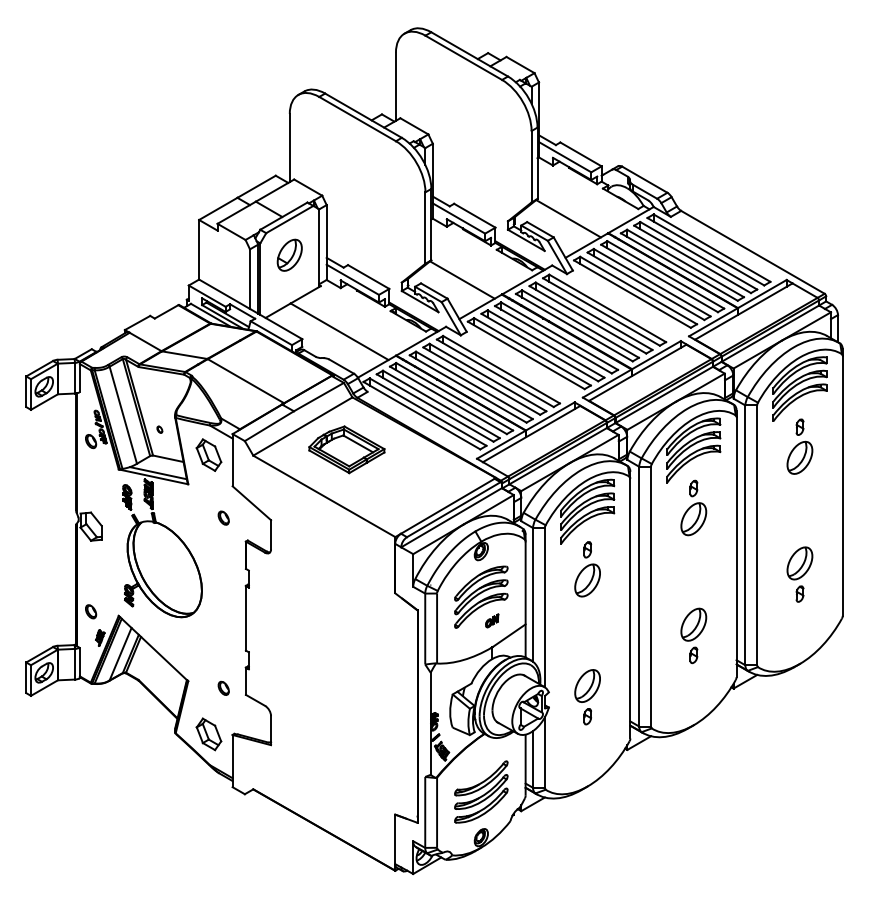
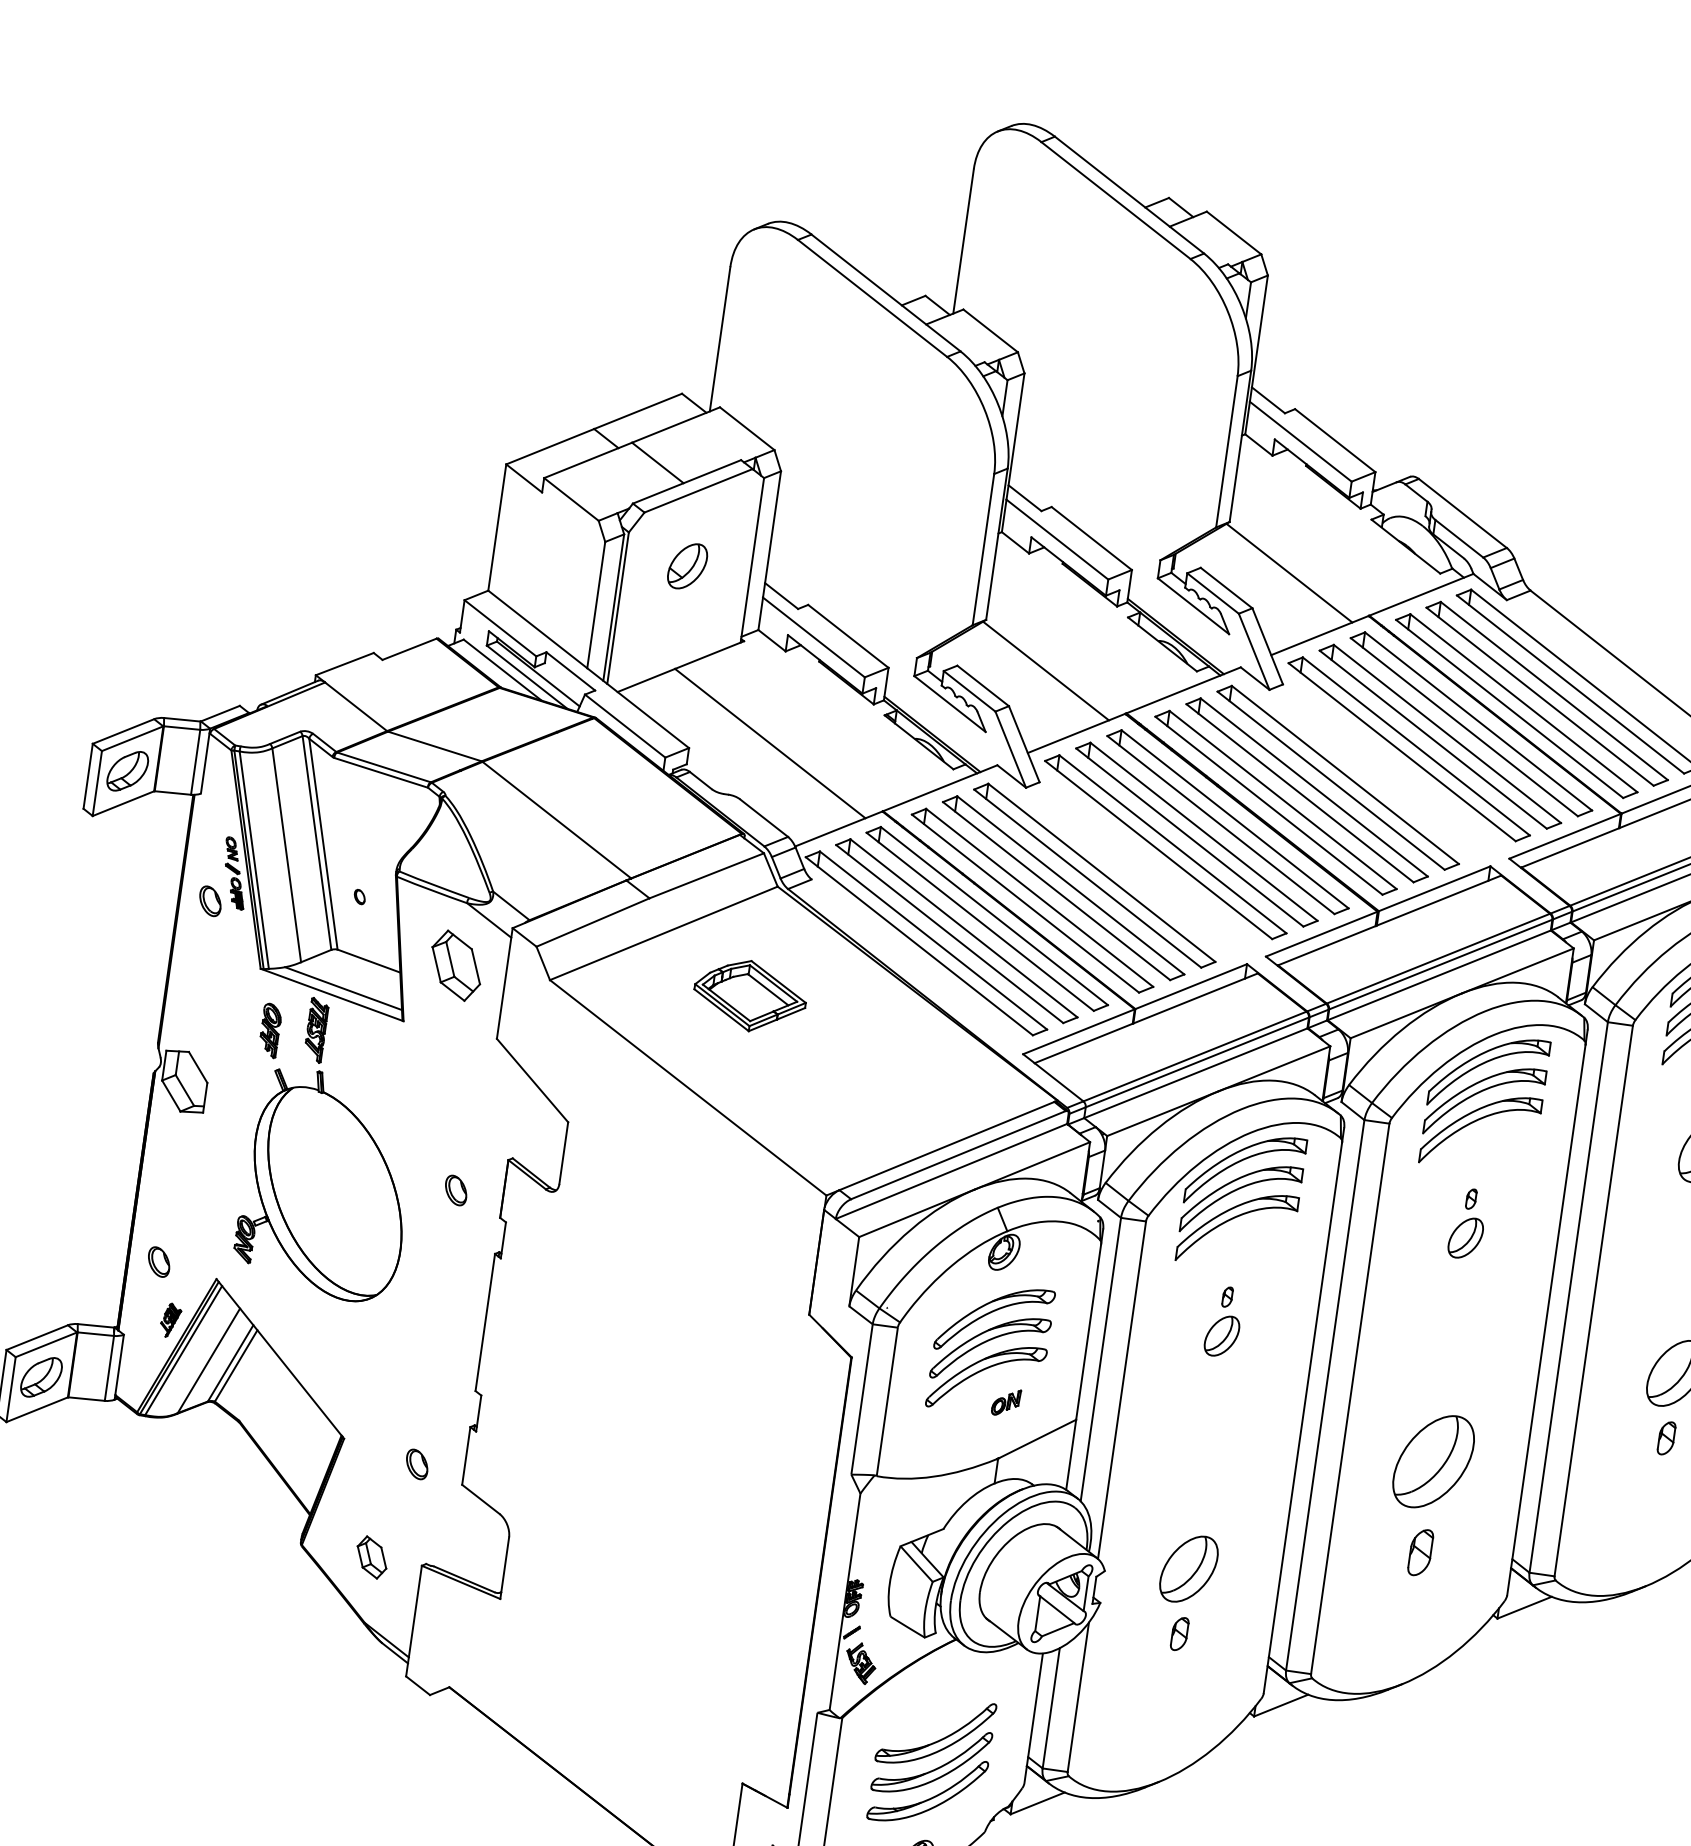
part: (289, 254) -> (687, 564), size x0.7
part: (346, 449) -> (749, 995), size x0.7
part: (693, 507) -> (1467, 1222), size x0.6
part: (223, 517) -> (455, 1189), moved
part: (587, 569) -> (1223, 1322), size x0.6
part: (693, 635) -> (1428, 1493), size x1.4
part: (208, 734) -> (370, 1557), size x0.6

